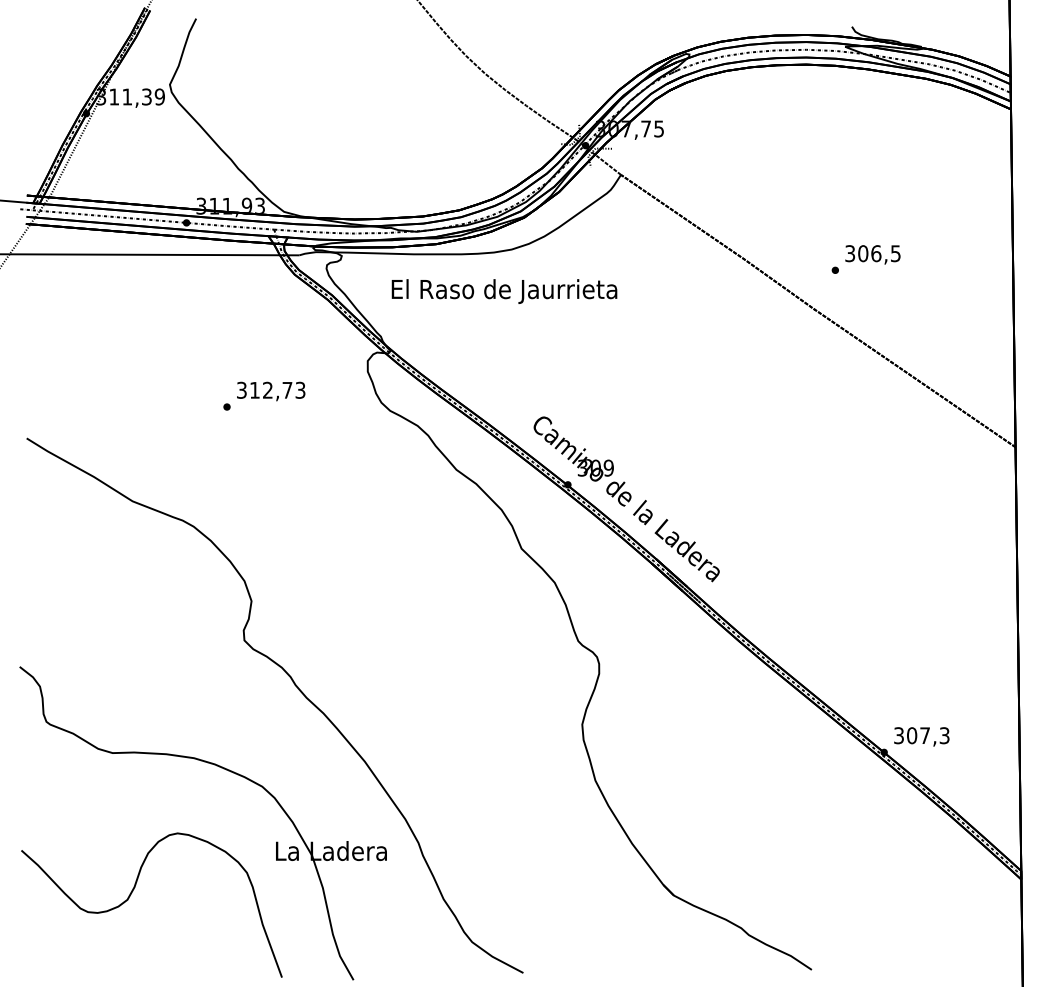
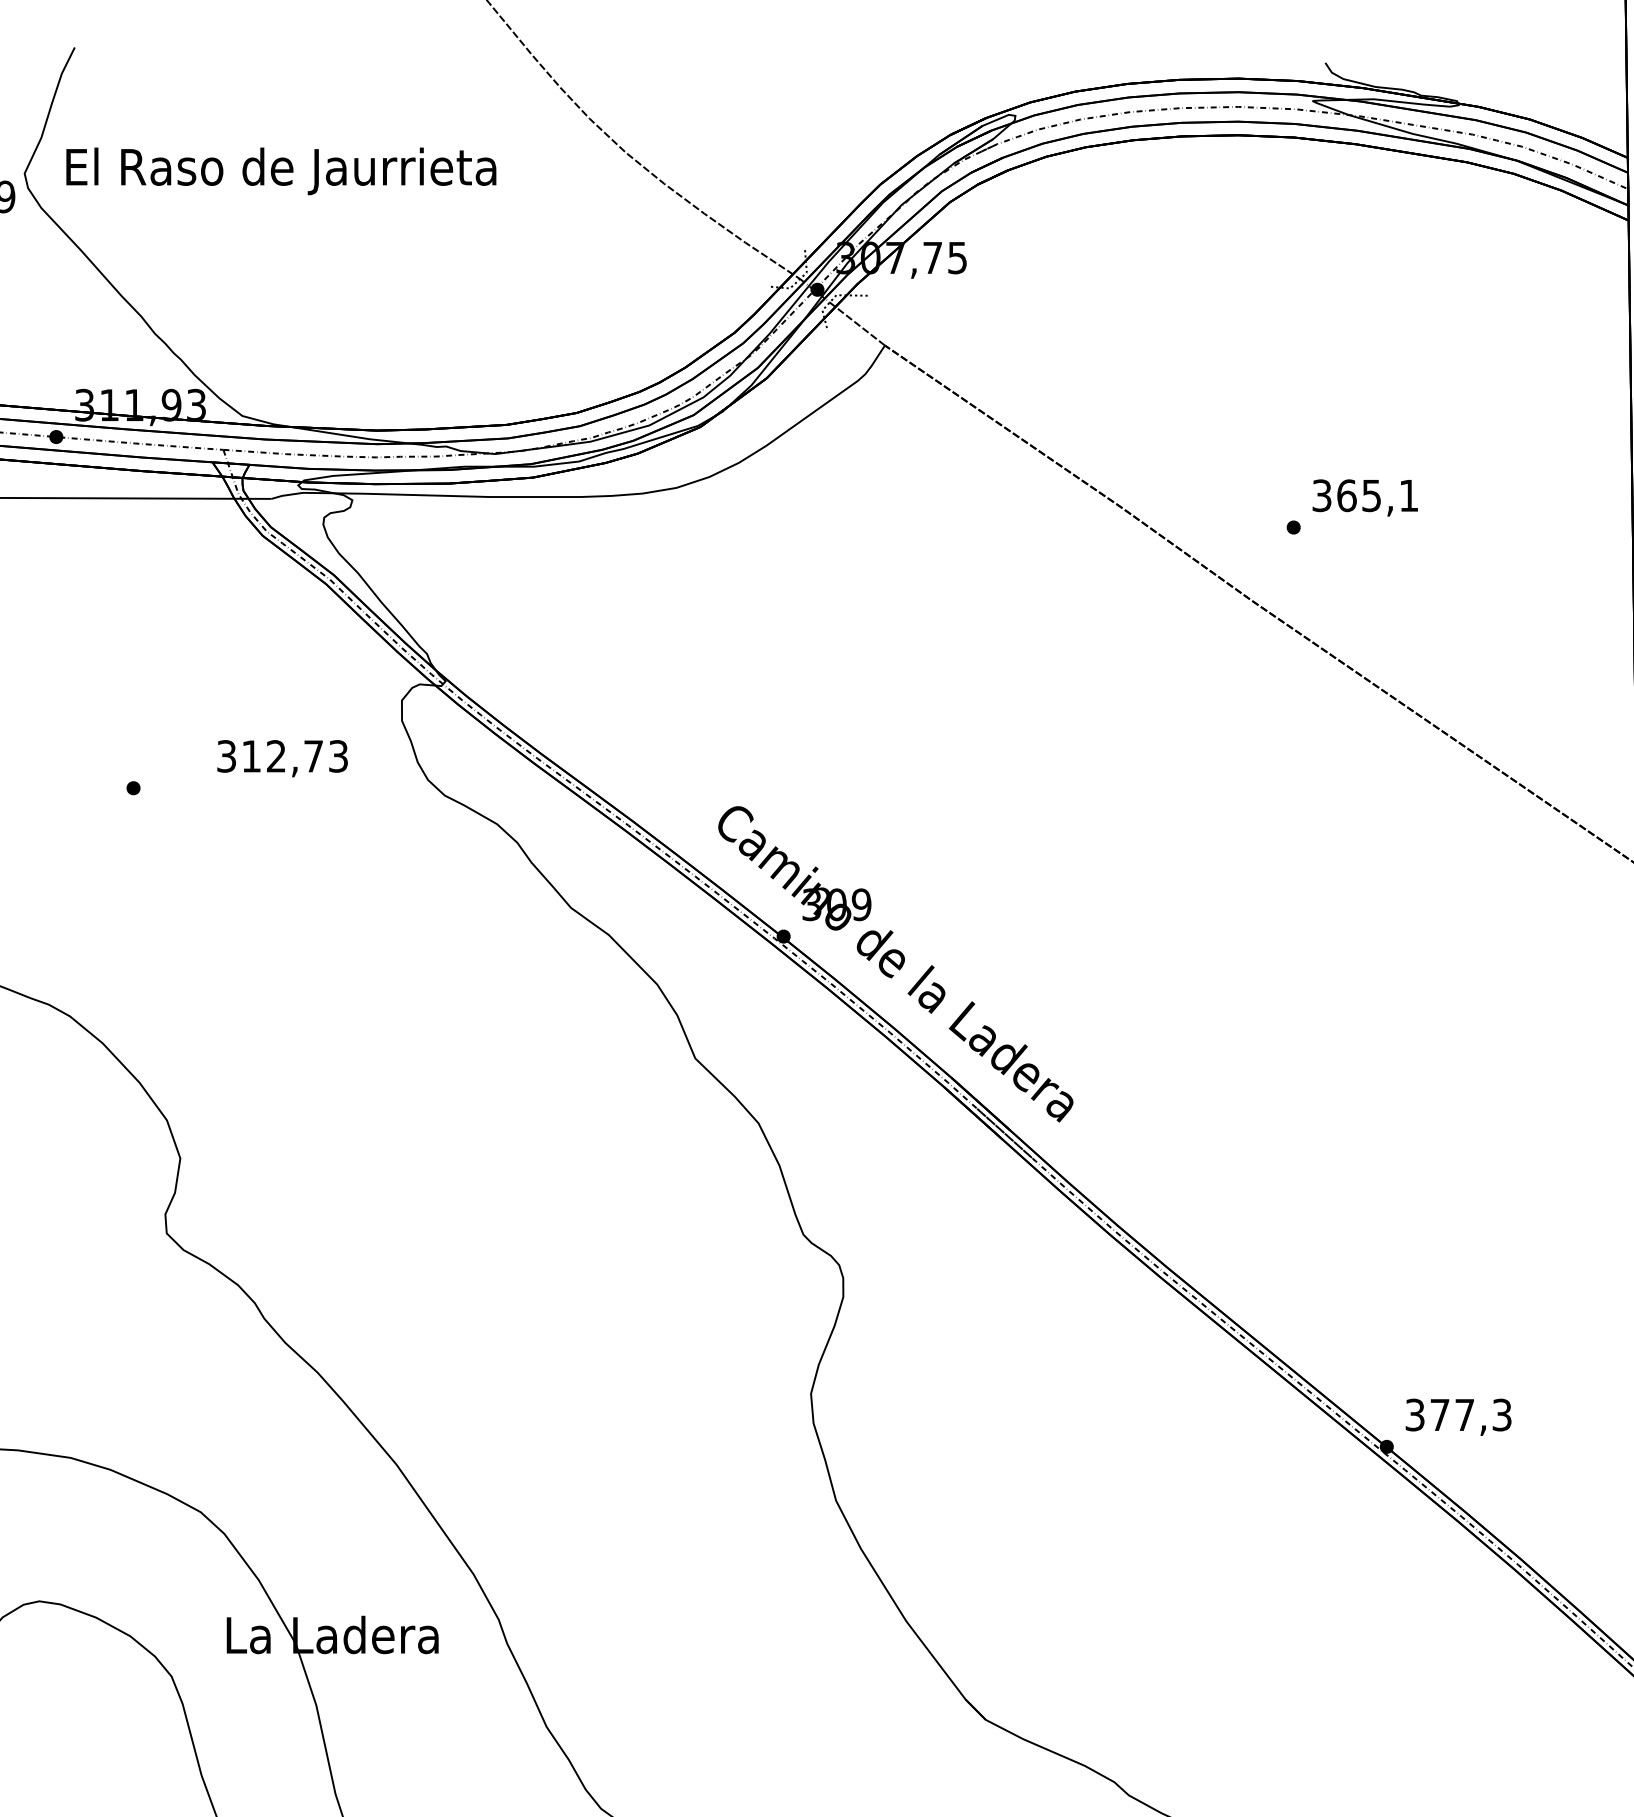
text: (879, 253) -> (1377, 495), 306,5 -> 365,1
text: (504, 291) -> (281, 171), moved
text: (271, 391) -> (283, 758), moved
text: (912, 735) -> (1440, 1414), 307,3 -> 377,3

